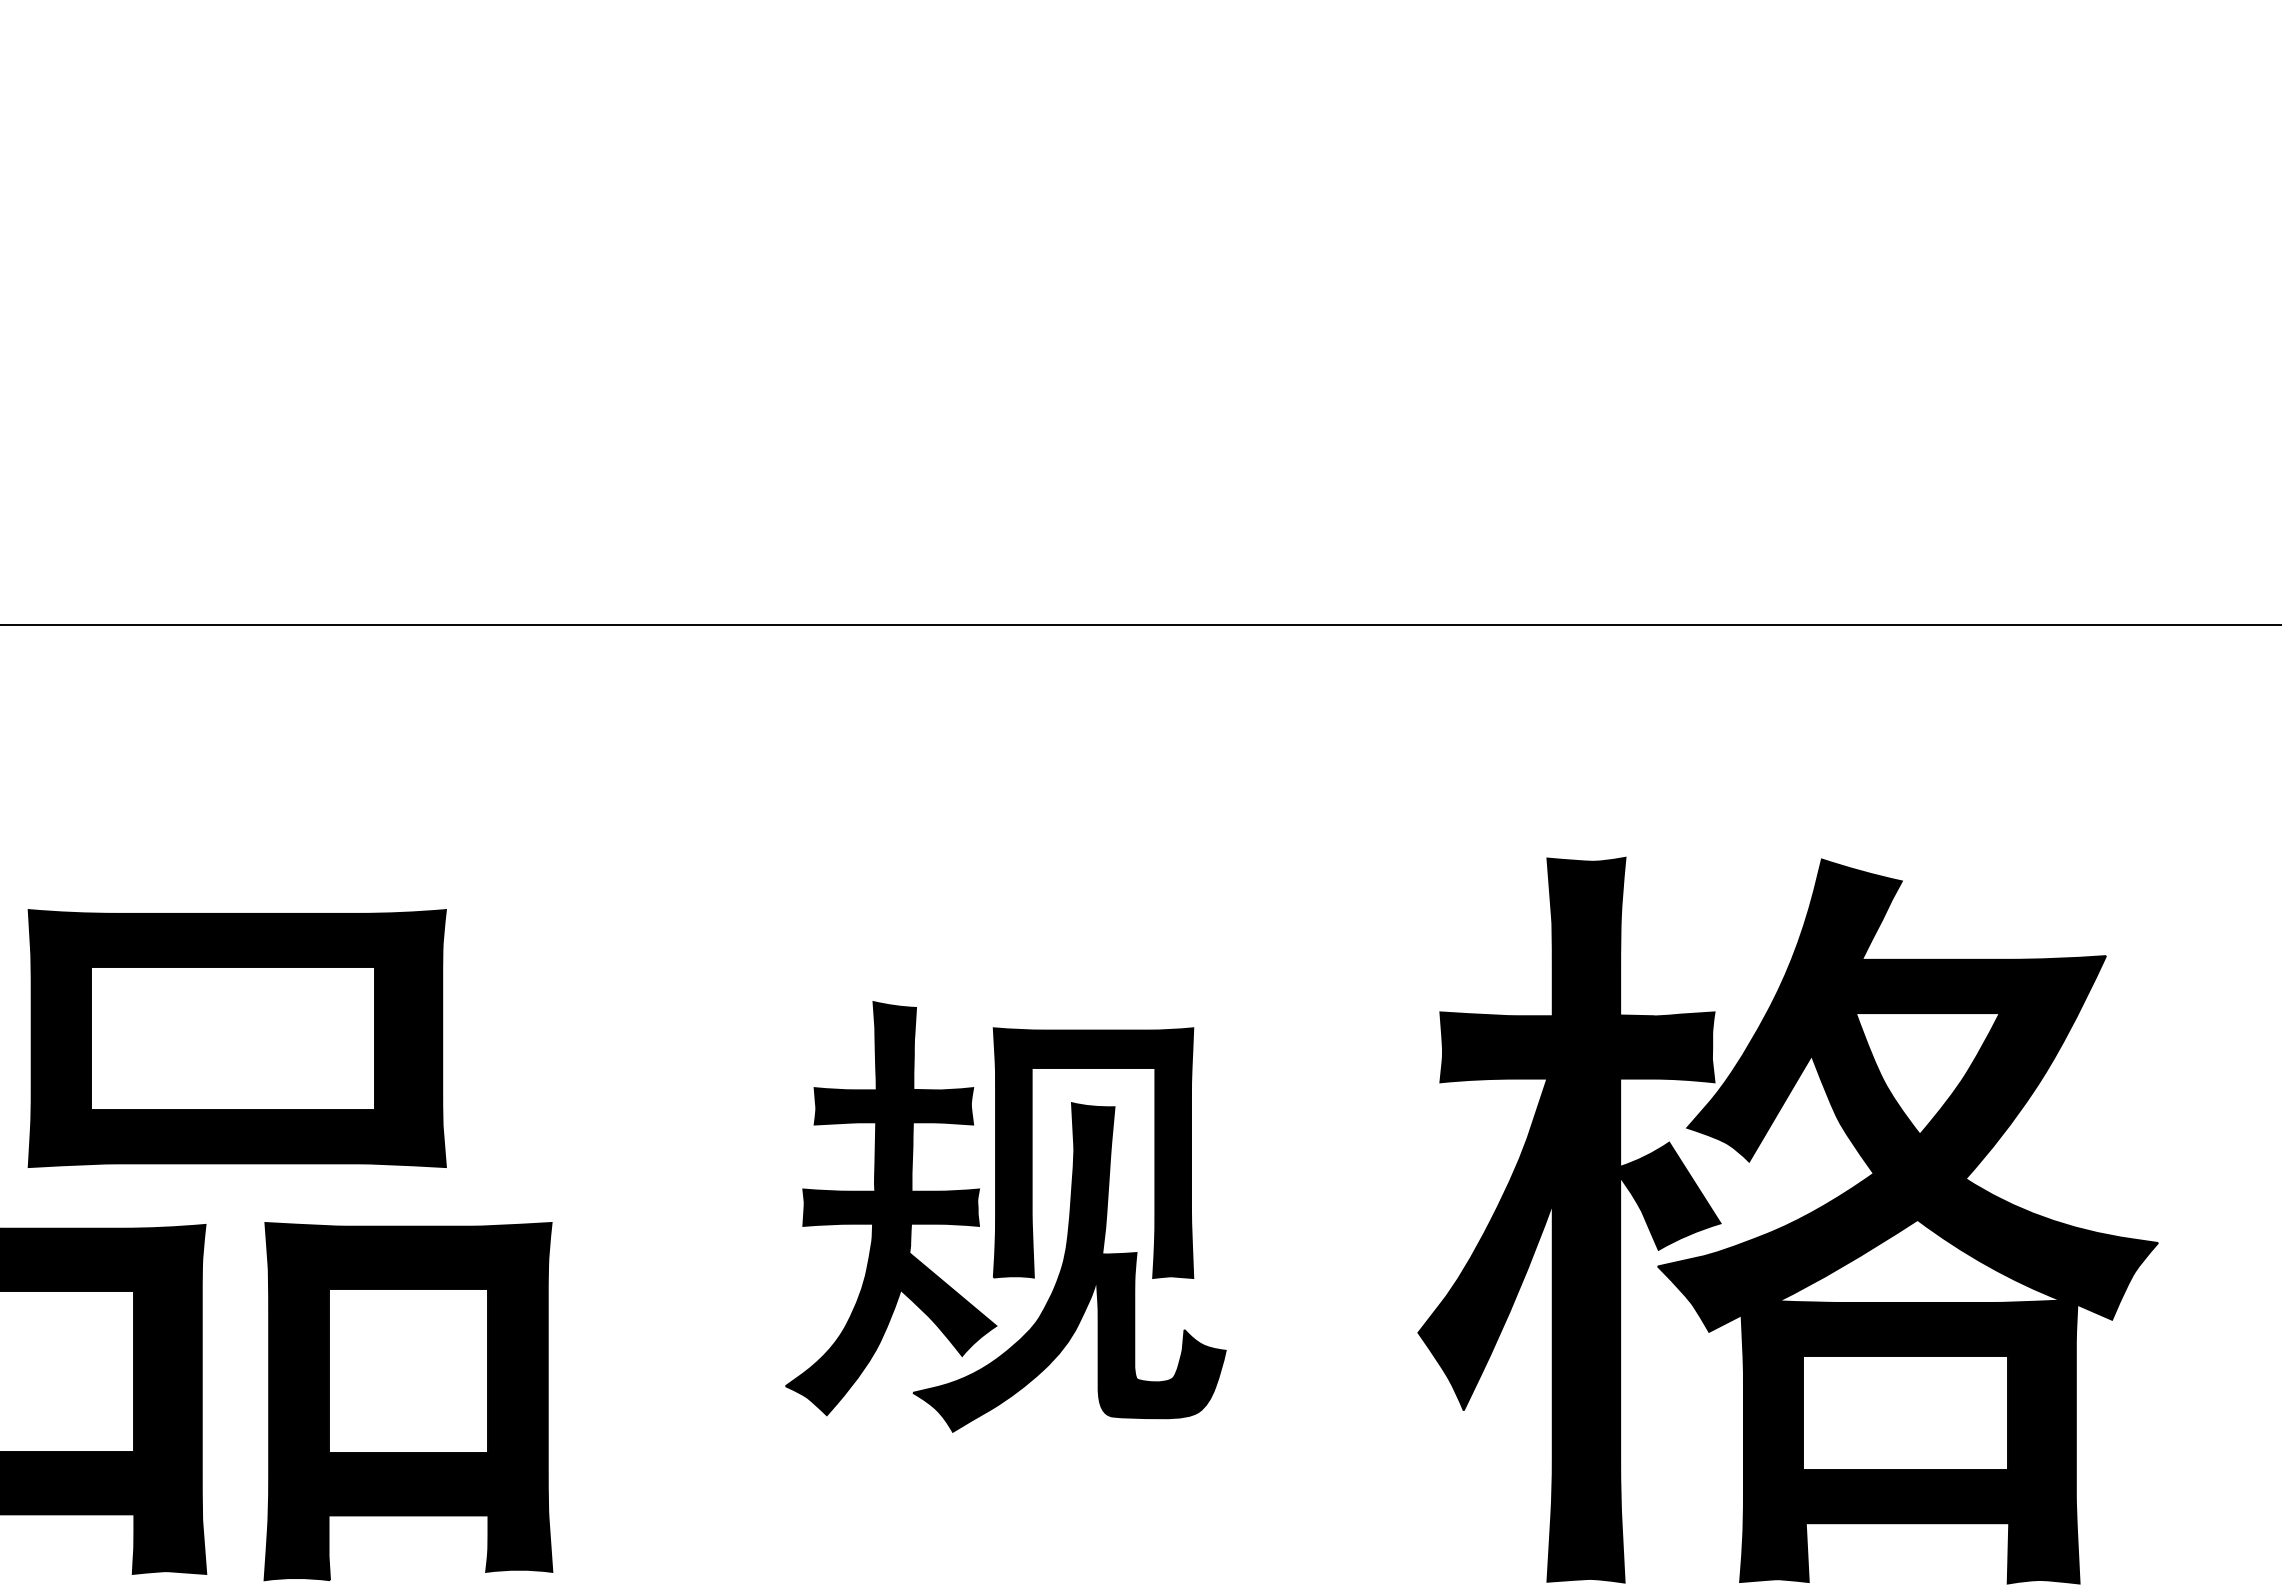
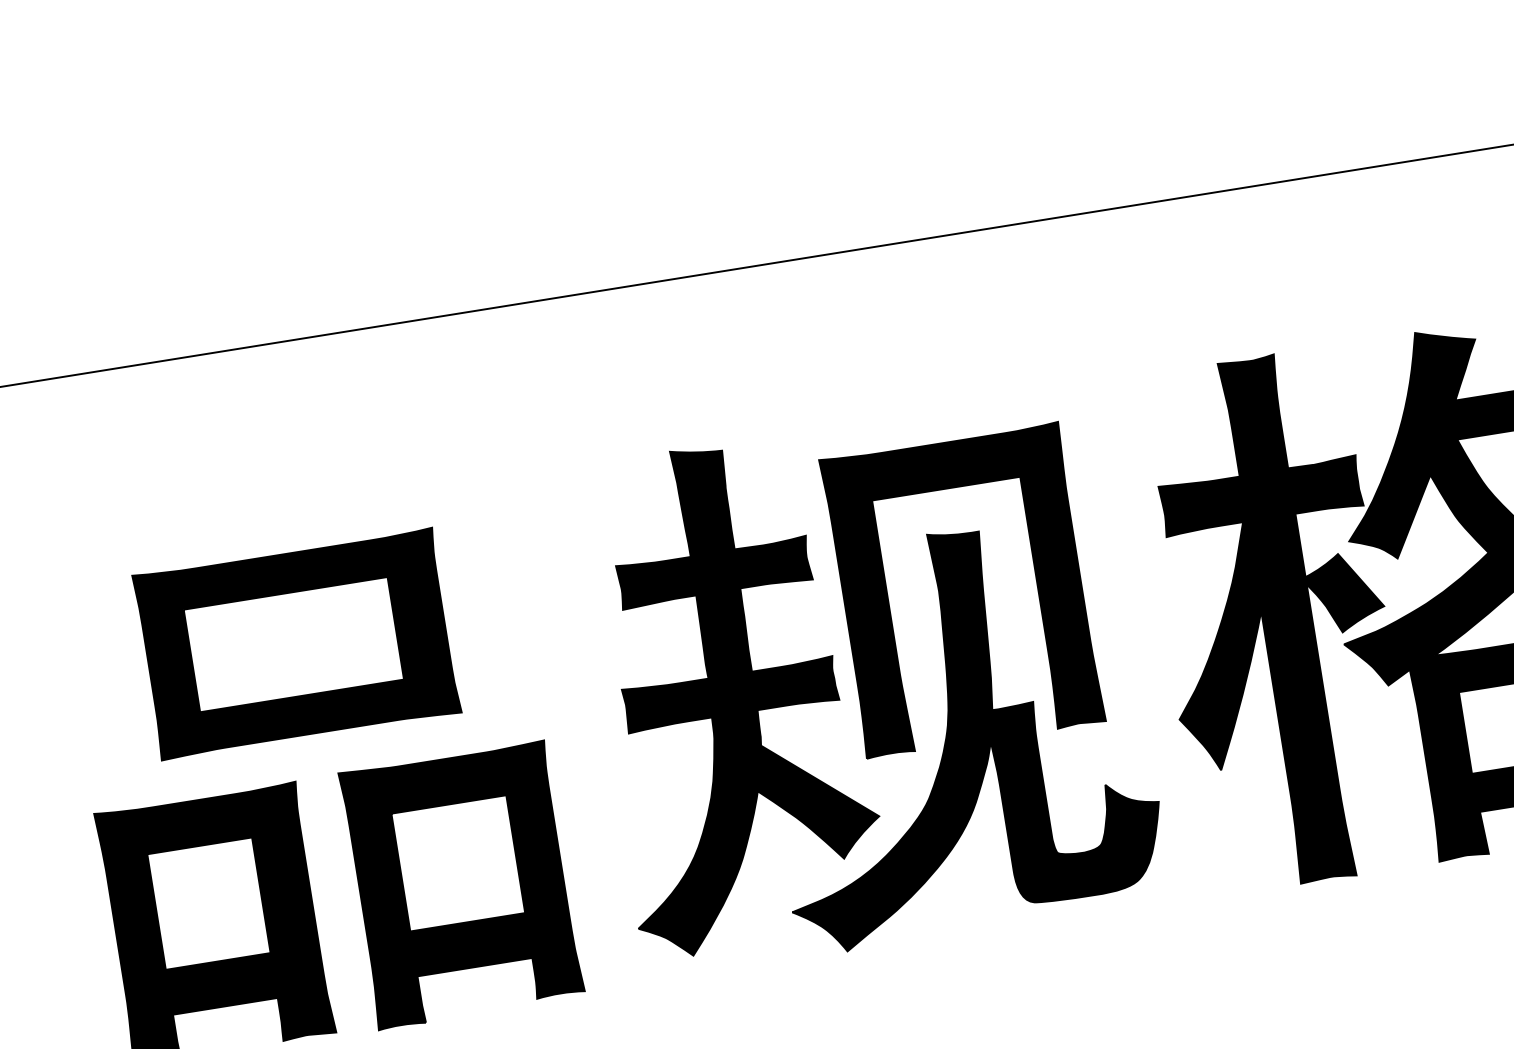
part: (1005, 1216) -> (869, 683), size x1.67

